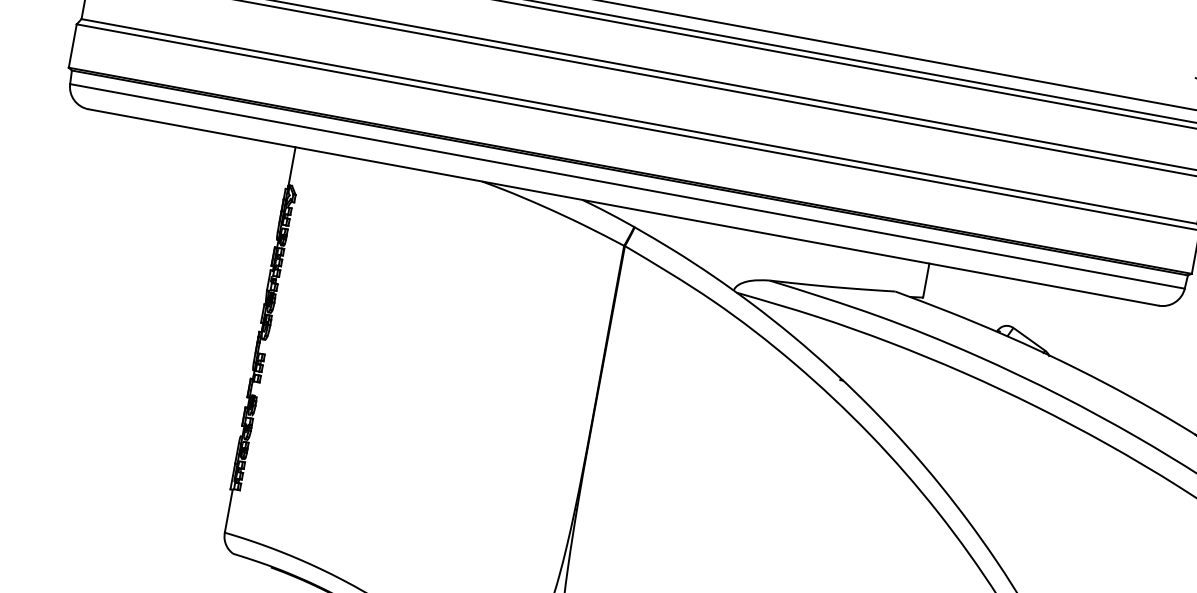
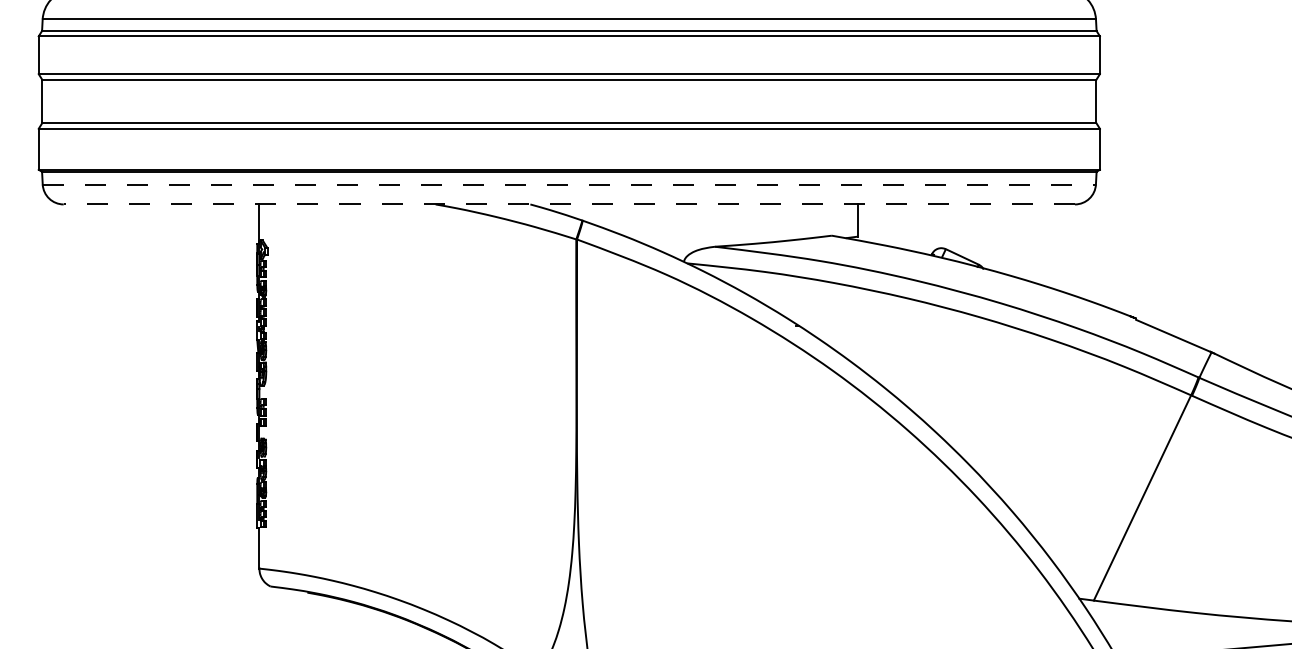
line: (627, 186) -> (569, 184), solid -> dashed
line: (623, 207) -> (569, 204), solid -> dashed

